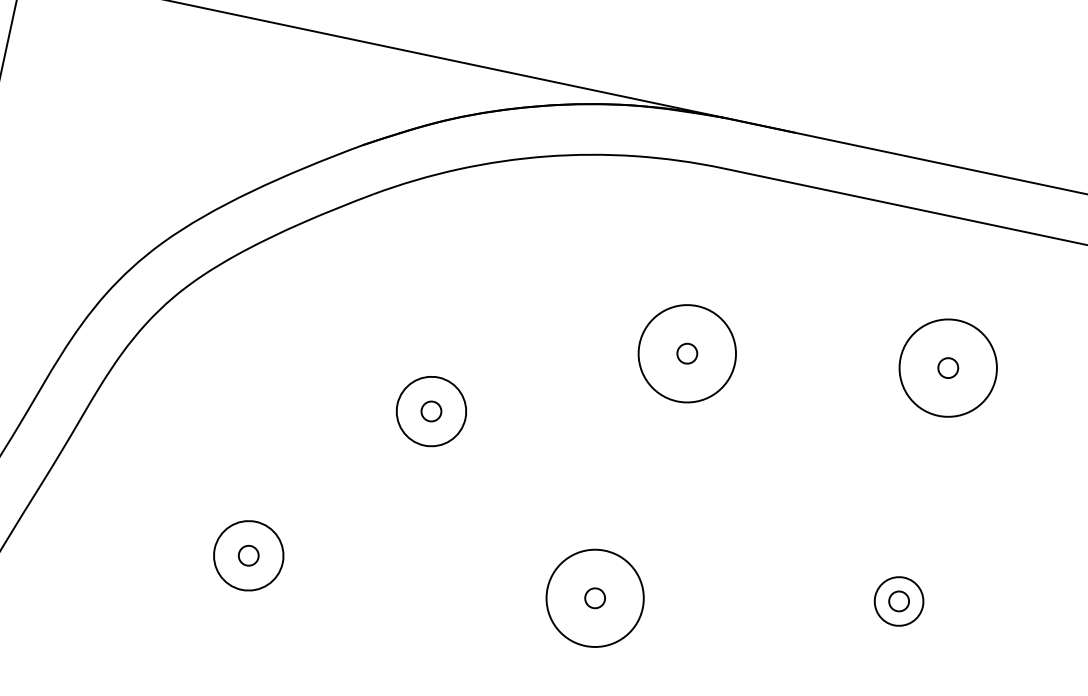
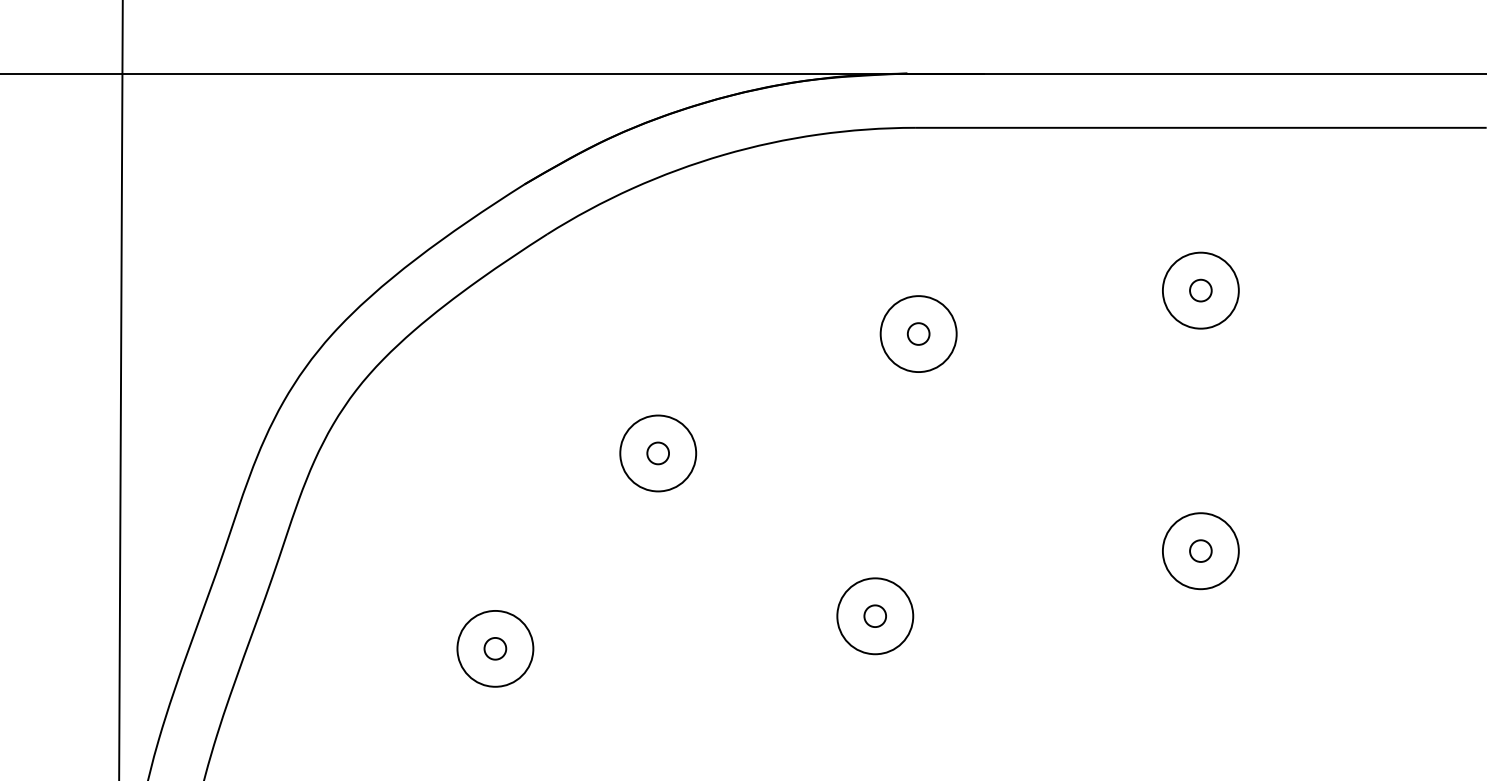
circle: (687, 354) -> (918, 334), size x0.71
circle: (947, 367) -> (1200, 290), size x0.71
circle: (595, 598) -> (875, 616), size x0.71
circle: (898, 601) -> (1200, 551), size x1.43

